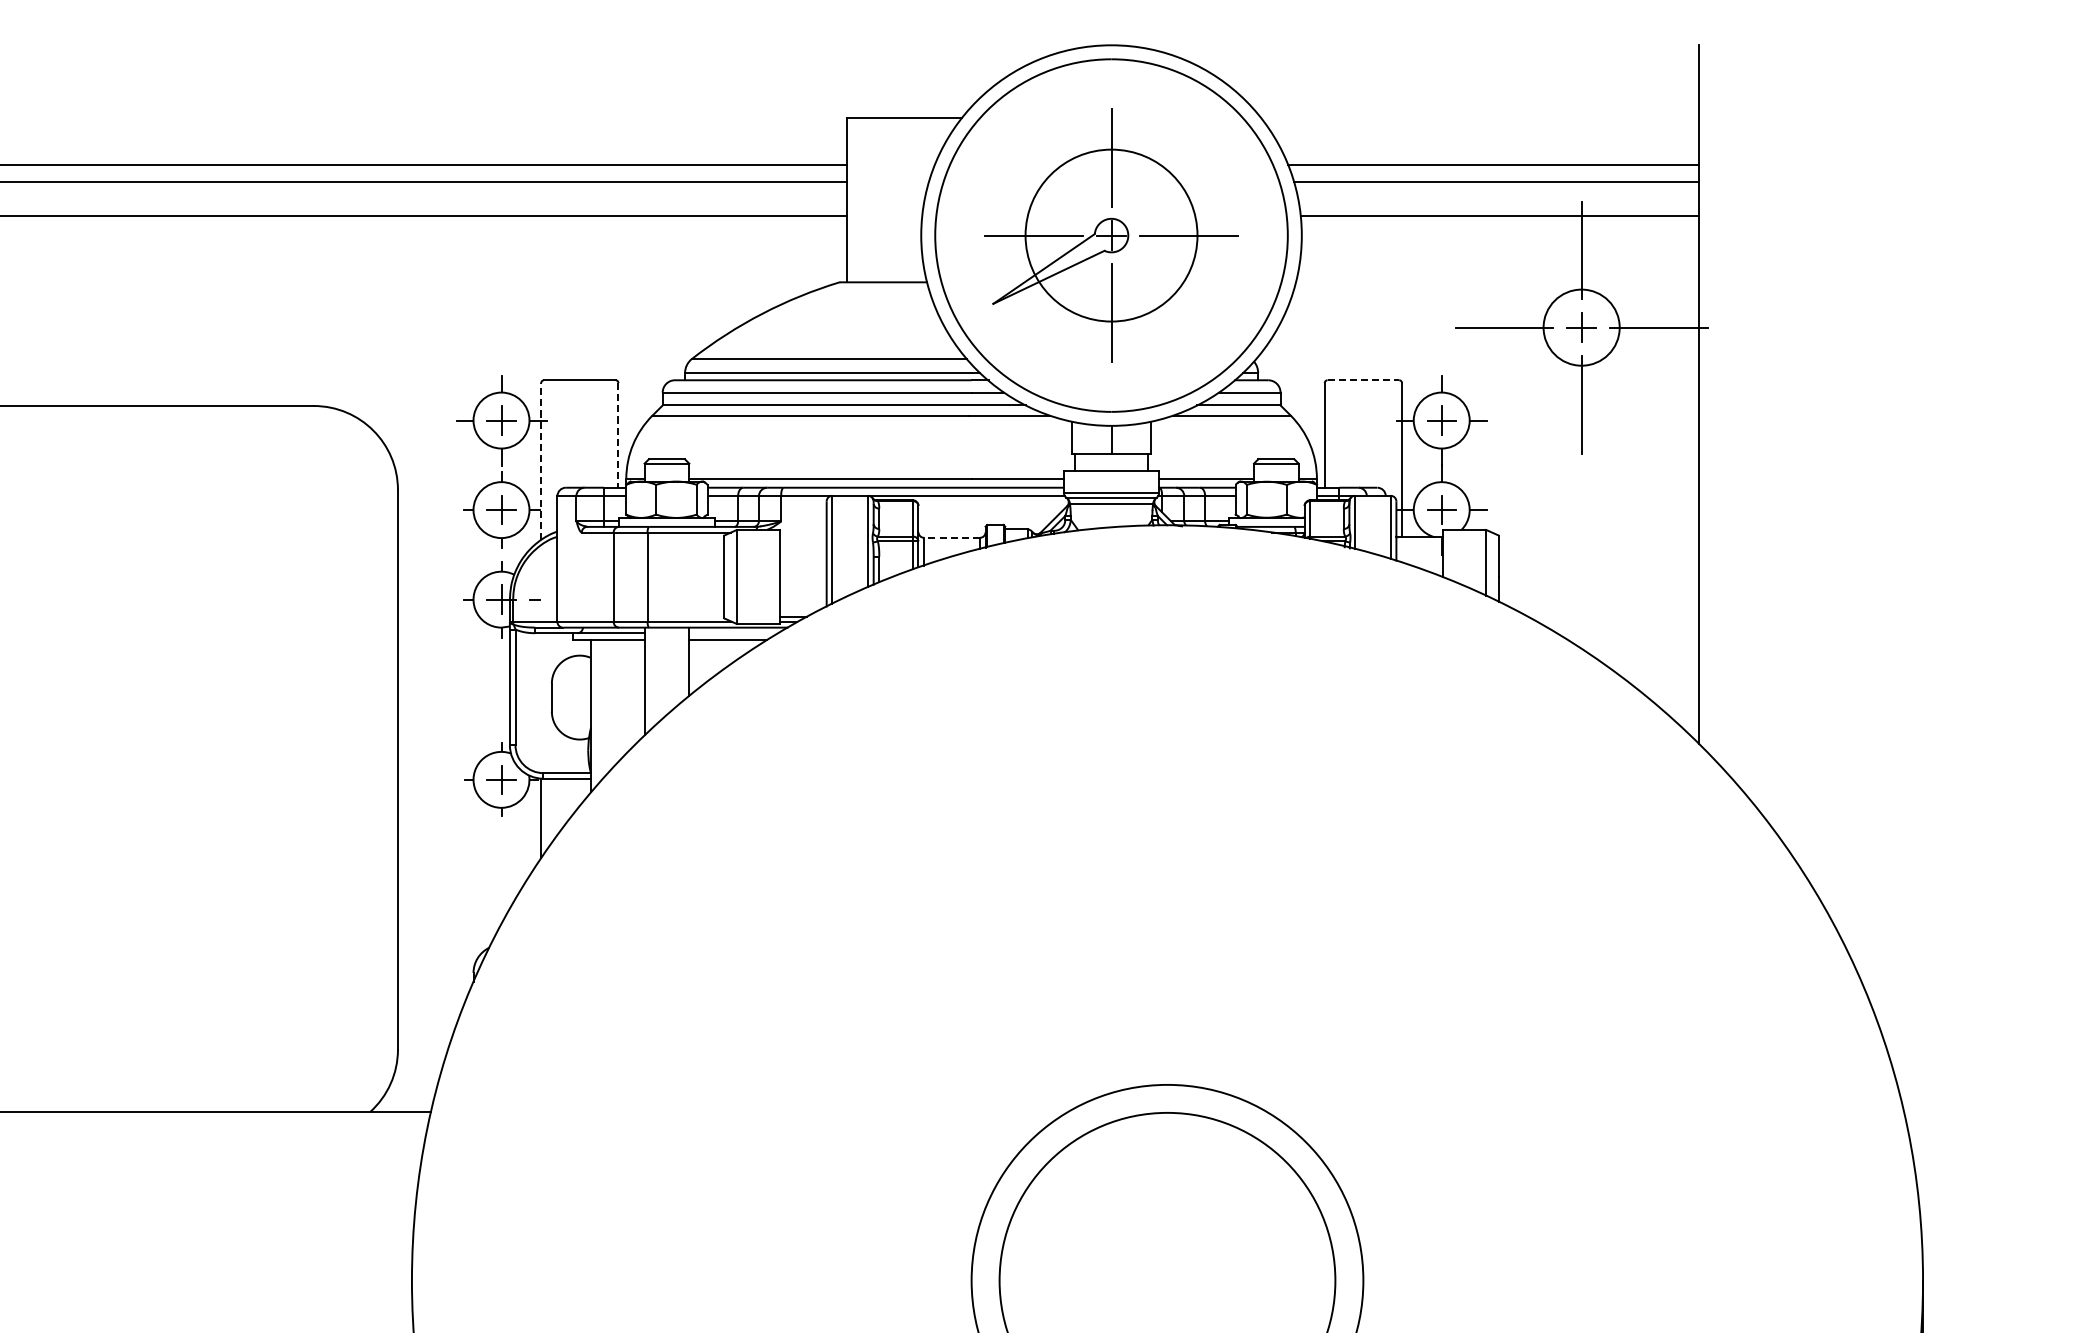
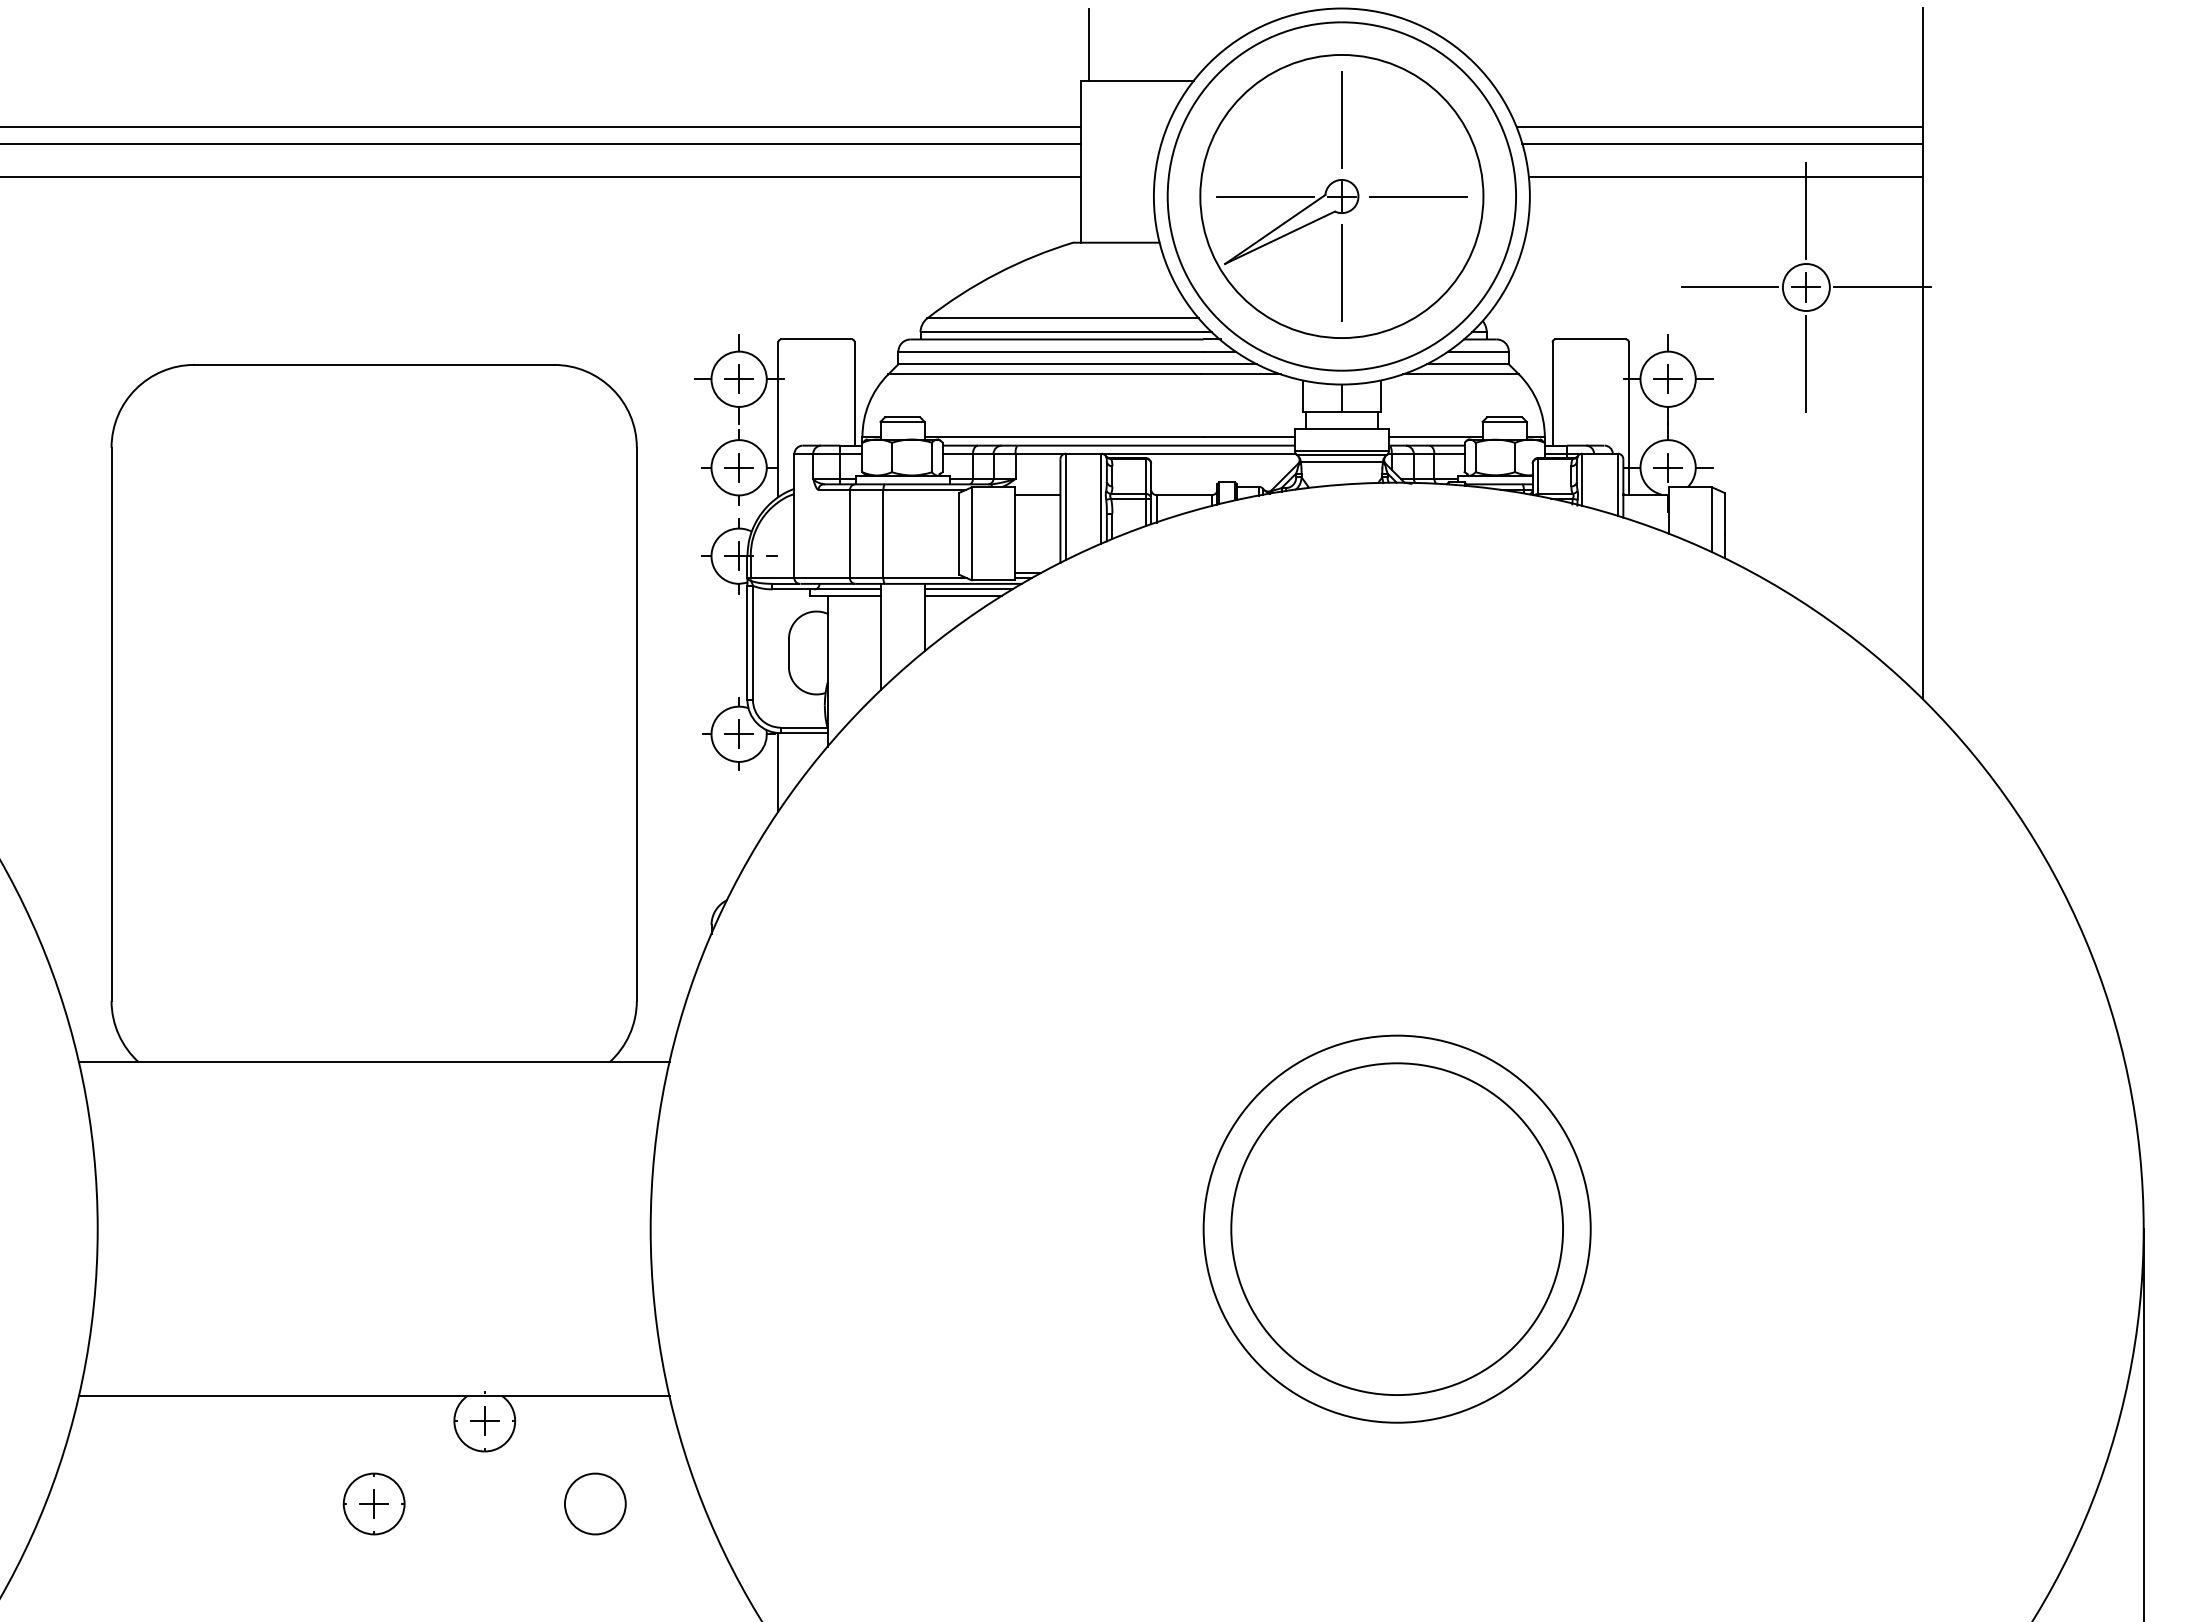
line: (855, 81) -> (1088, 44), added
circle: (1111, 235) -> (1341, 196), size x1.67
circle: (1580, 327) -> (1805, 287), size x0.62
line: (1364, 380) -> (1591, 339), dashed -> solid
line: (618, 434) -> (854, 393), dashed -> solid
line: (541, 461) -> (778, 419), dashed -> solid
line: (803, 537) -> (1037, 494), added
line: (952, 538) -> (1184, 495), dashed -> solid
line: (733, 633) -> (968, 589), added

